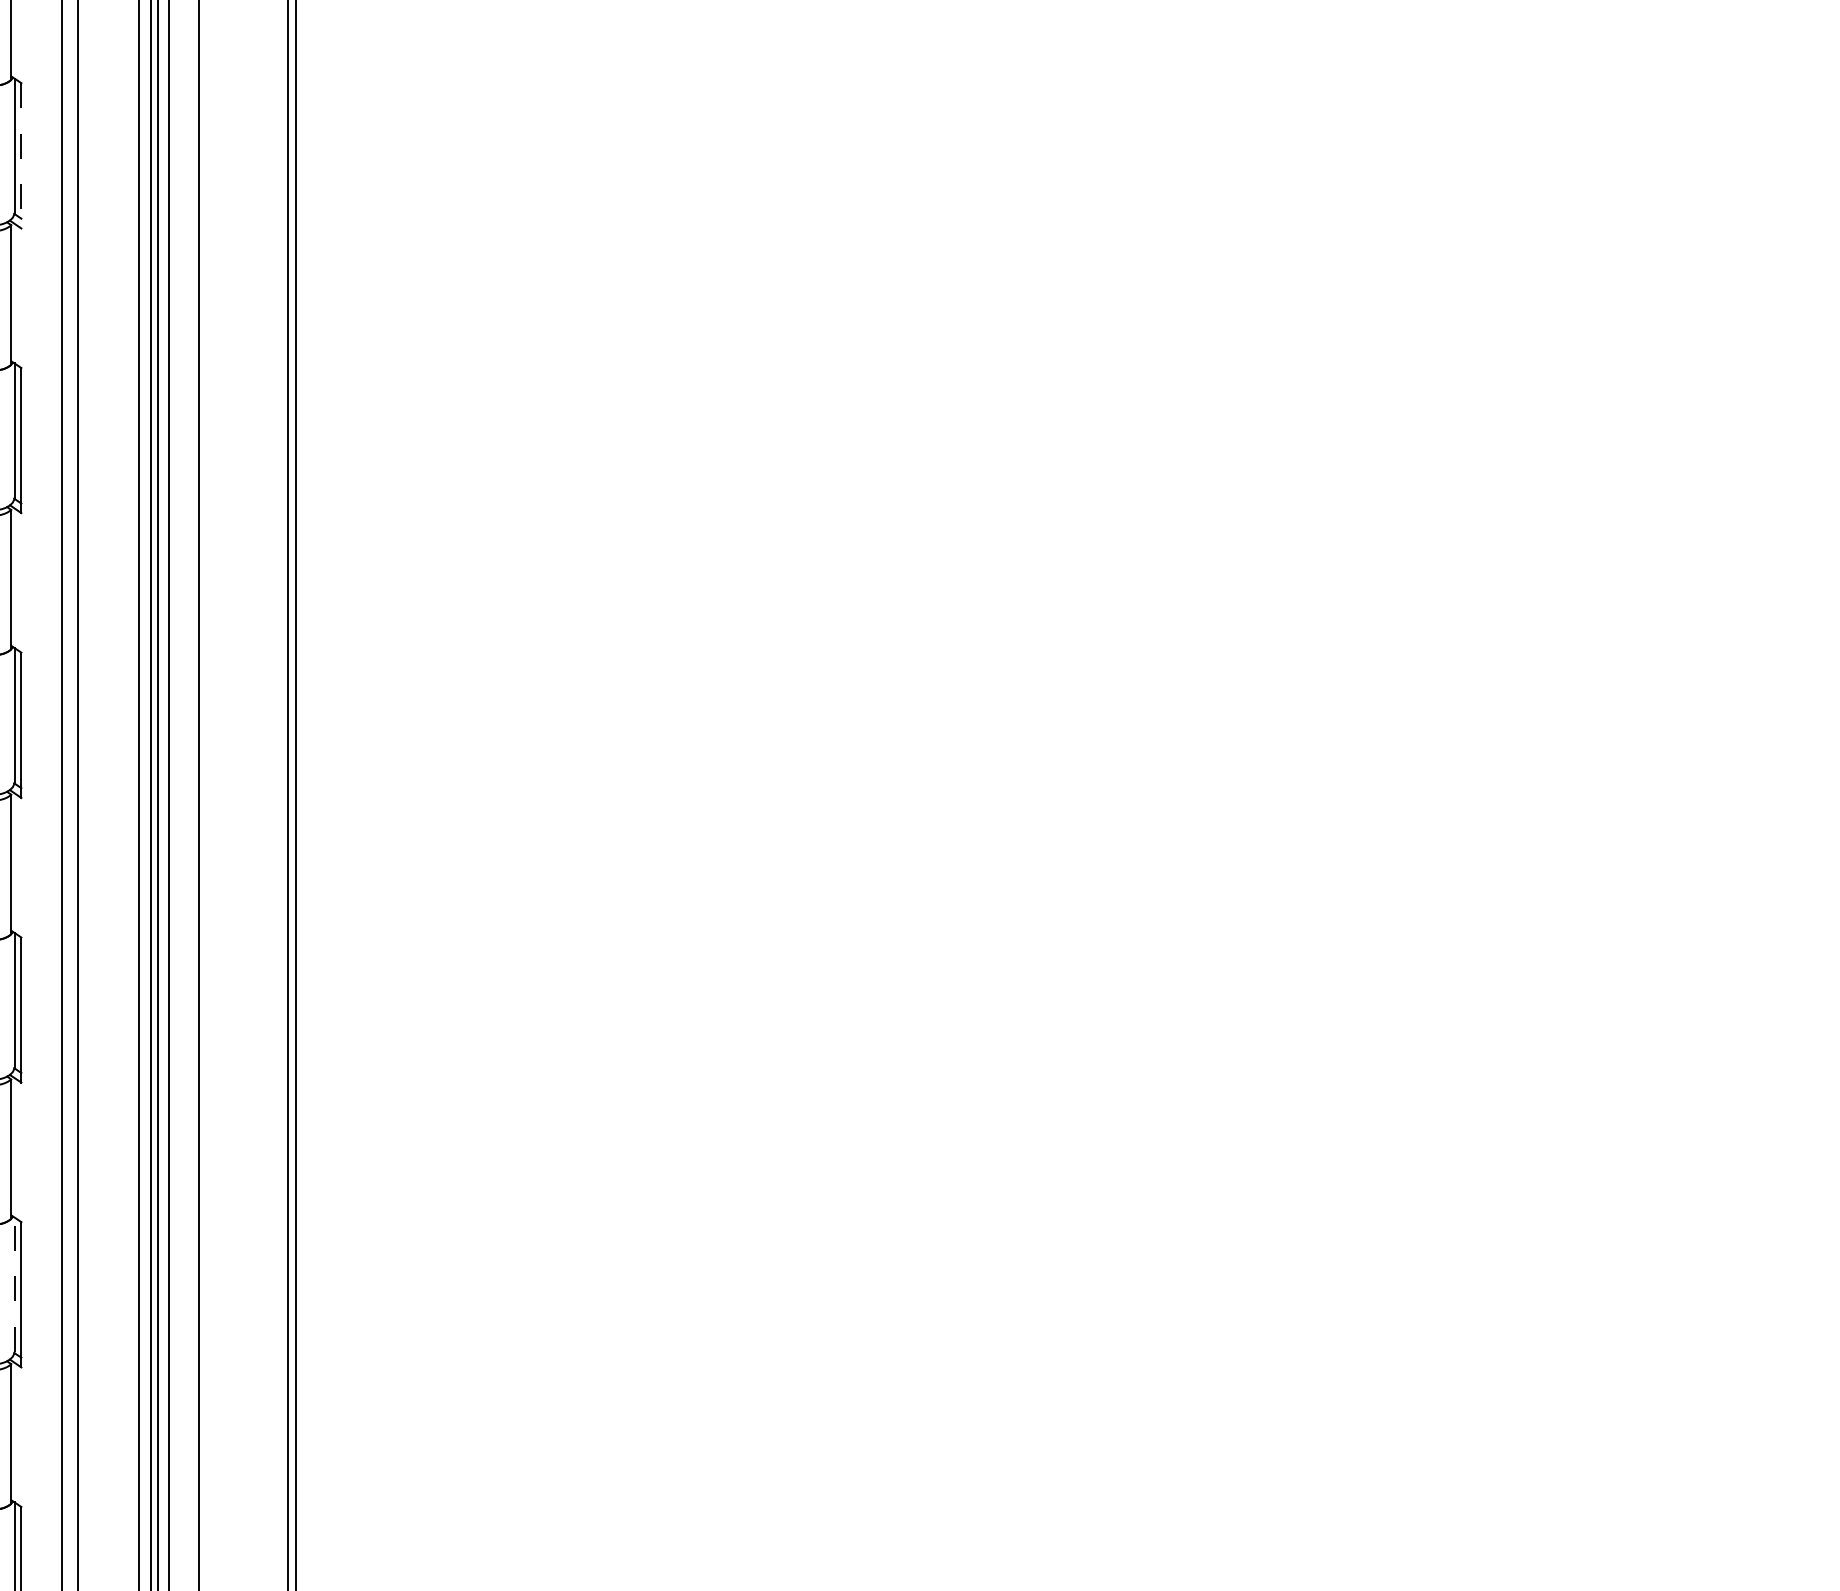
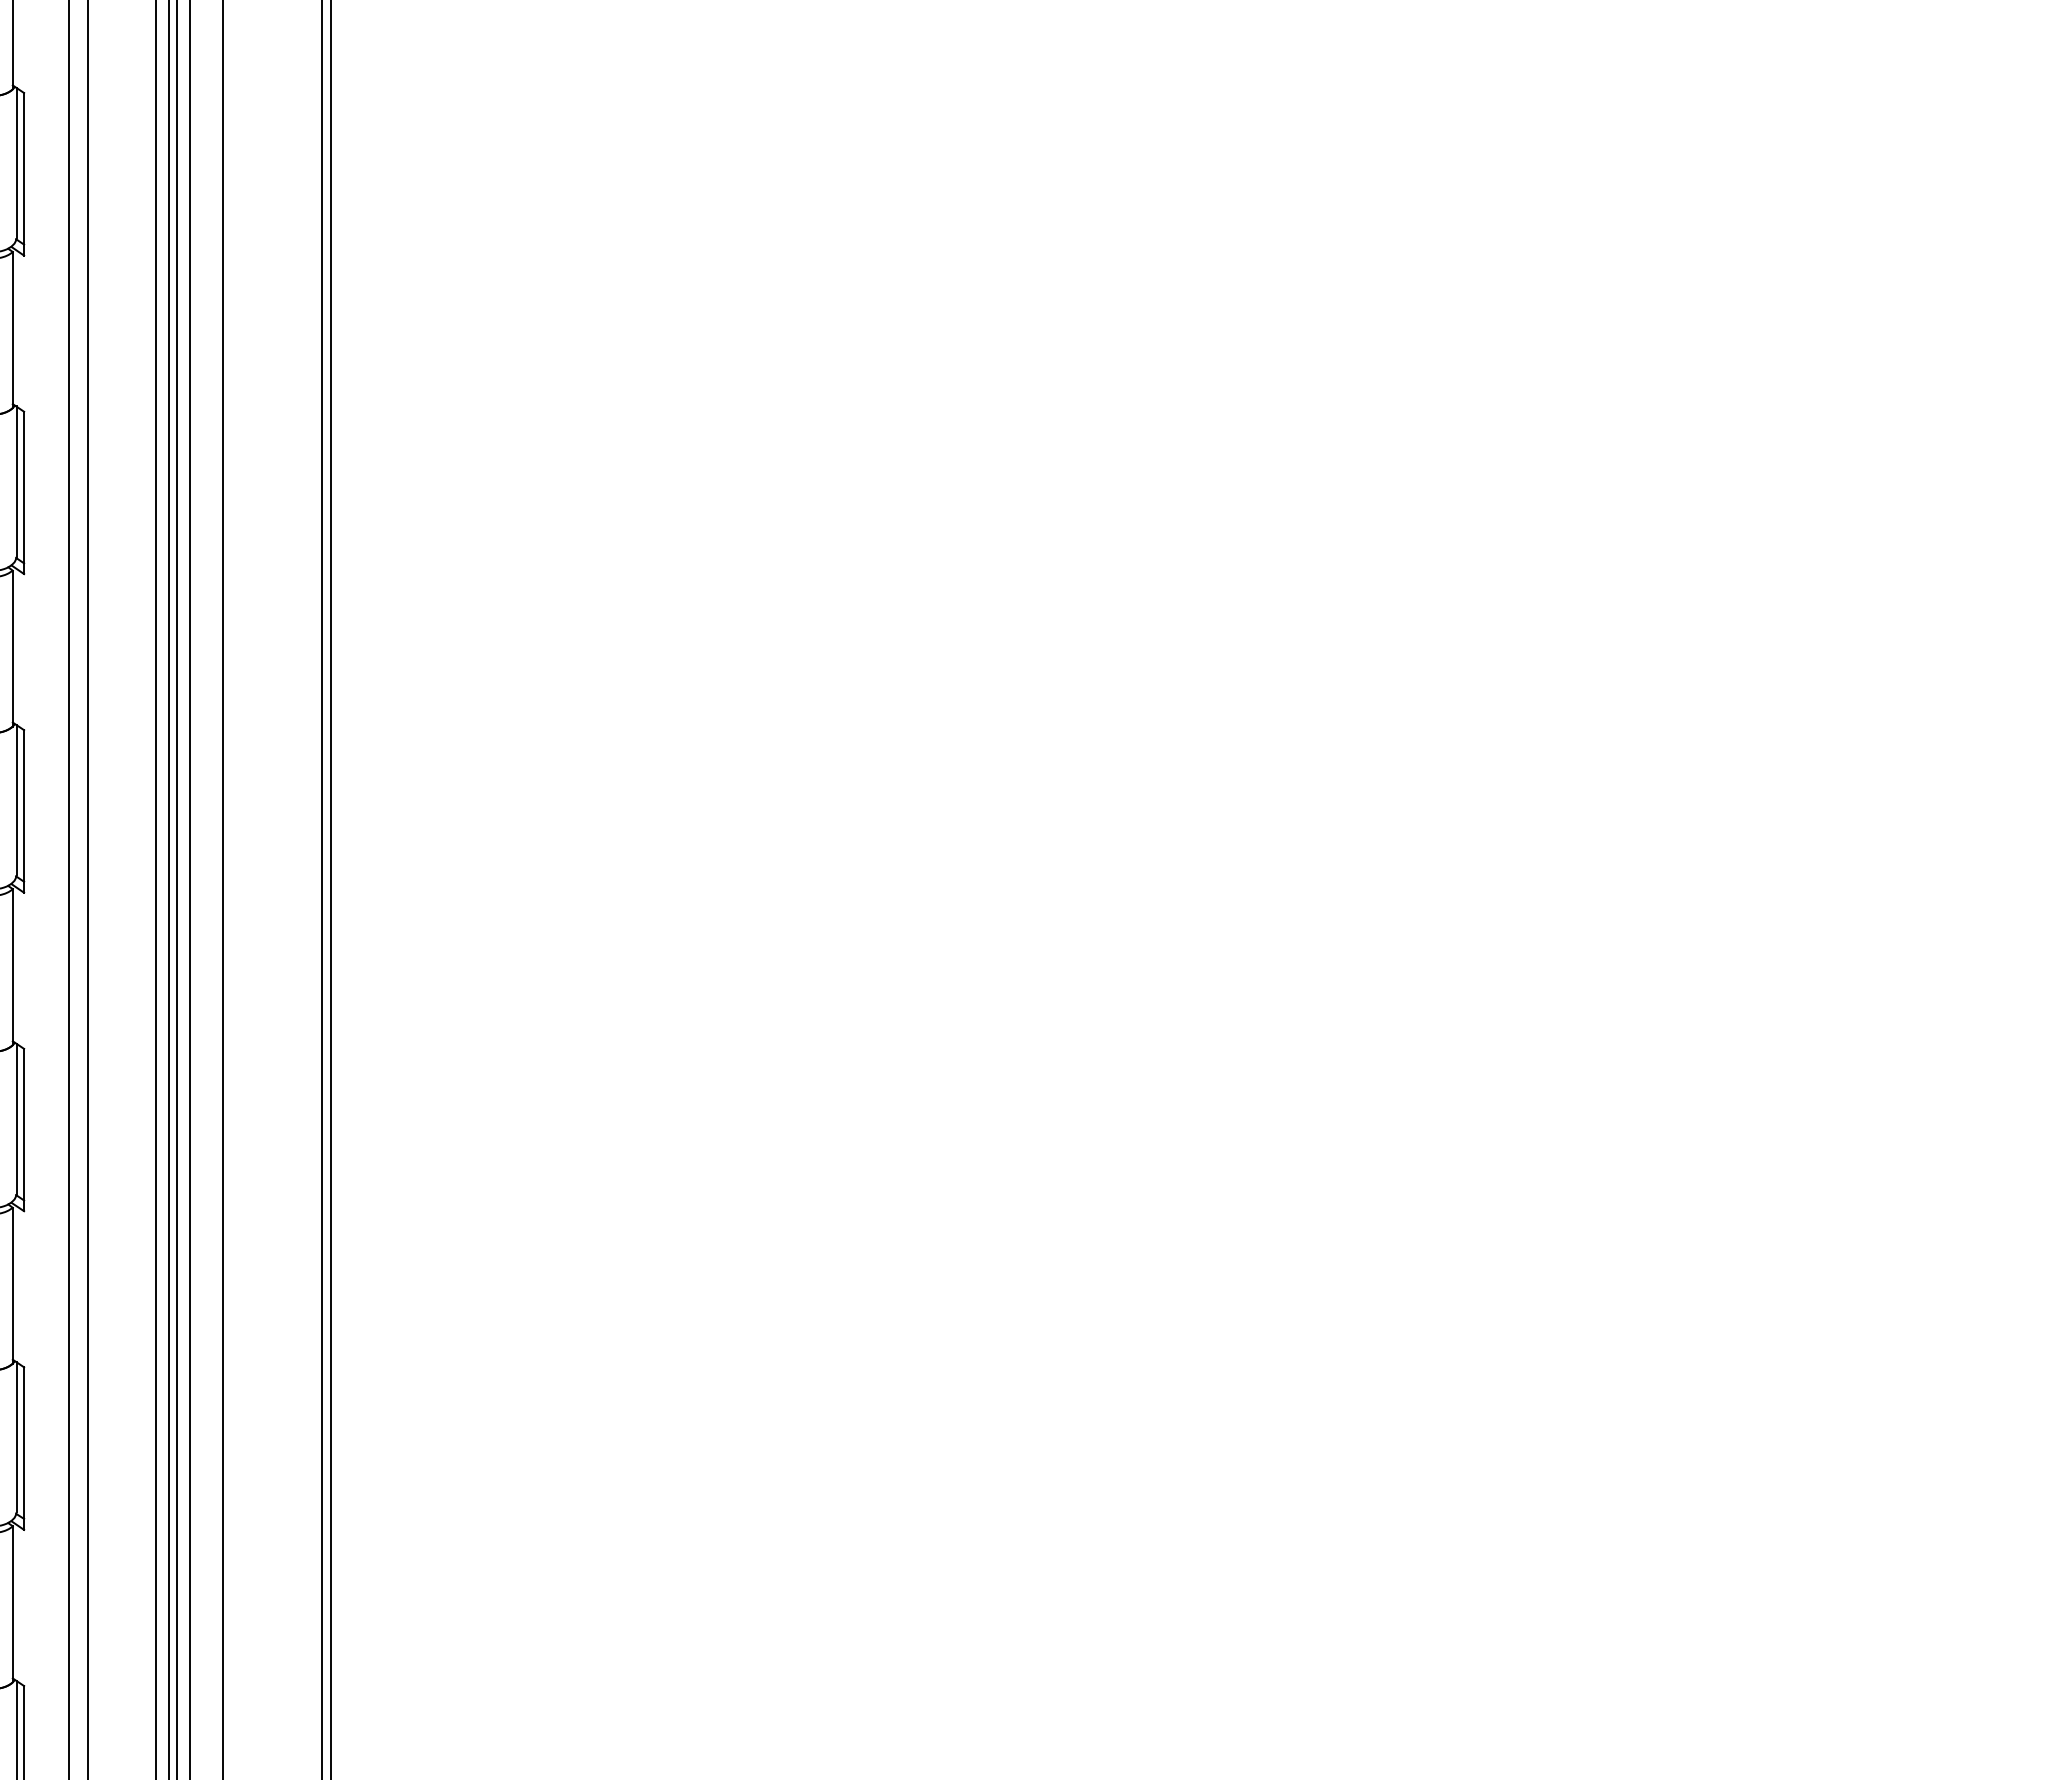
line: (21, 155) -> (24, 174), dashed -> solid
line: (14, 1283) -> (16, 1436), dashed -> solid

